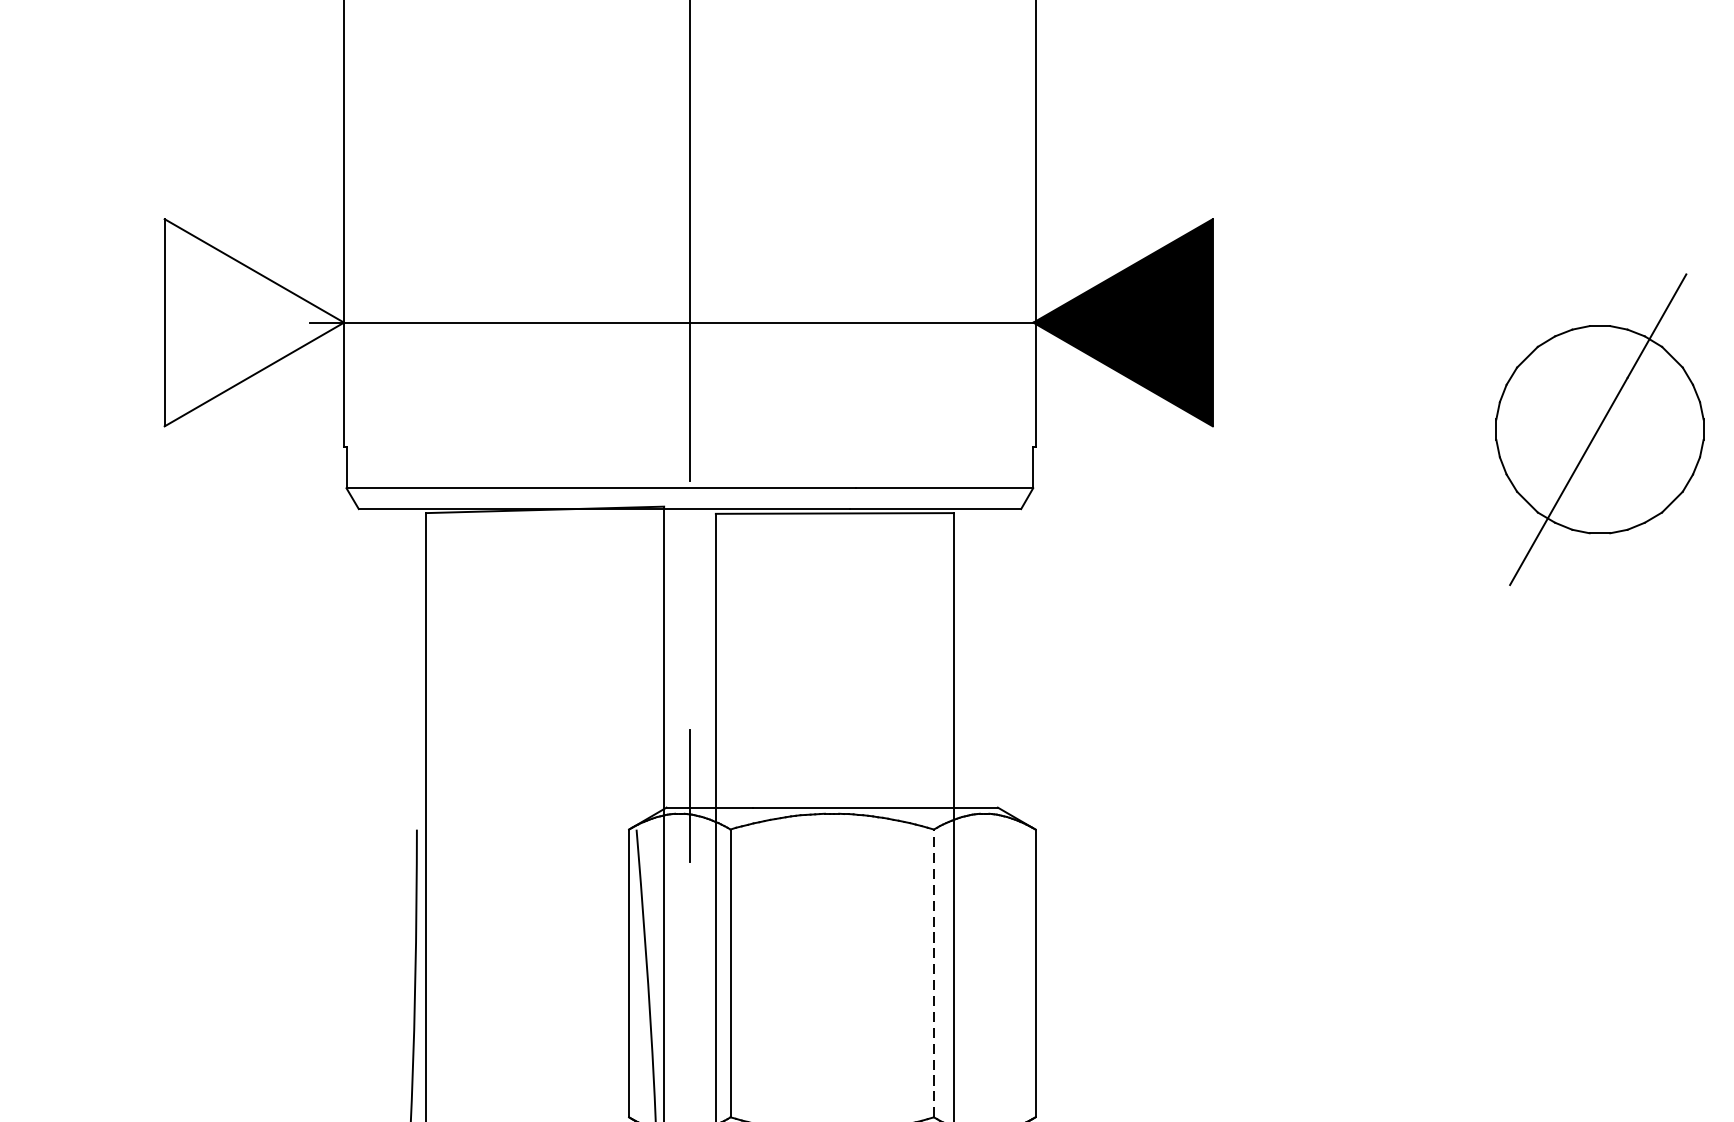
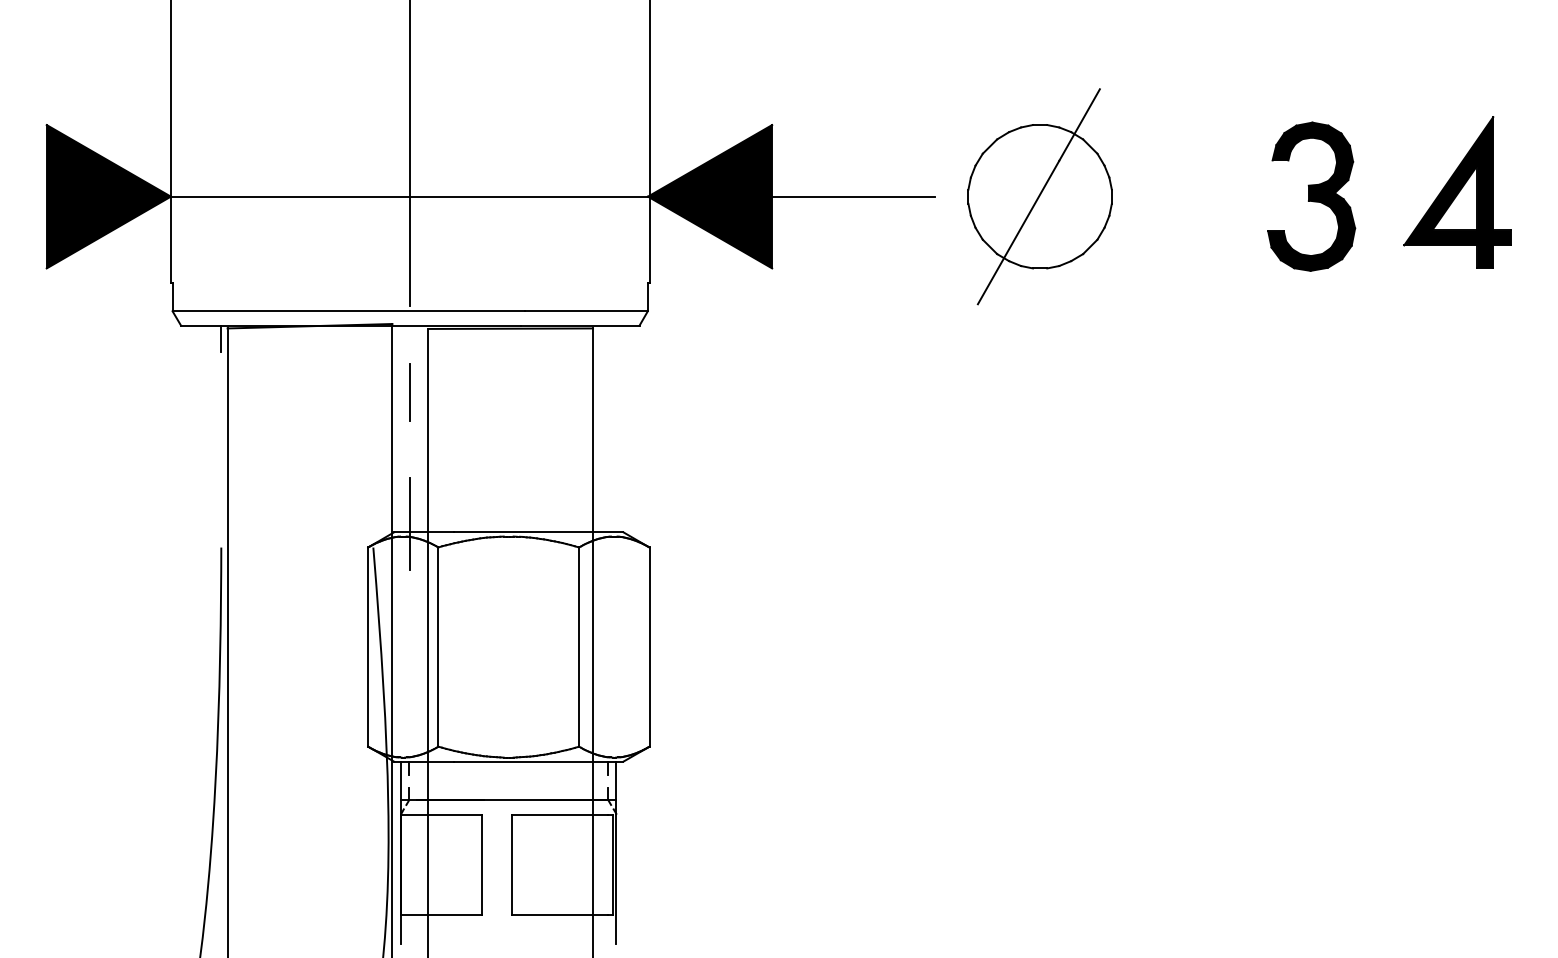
fill: (253, 322) -> (108, 196), added
line: (1330, 322) -> (853, 196), added
part: (1599, 429) -> (1039, 196), moved
line: (415, 527) -> (220, 338), added
line: (690, 605) -> (410, 392), added
line: (934, 974) -> (579, 647), dashed -> solid

